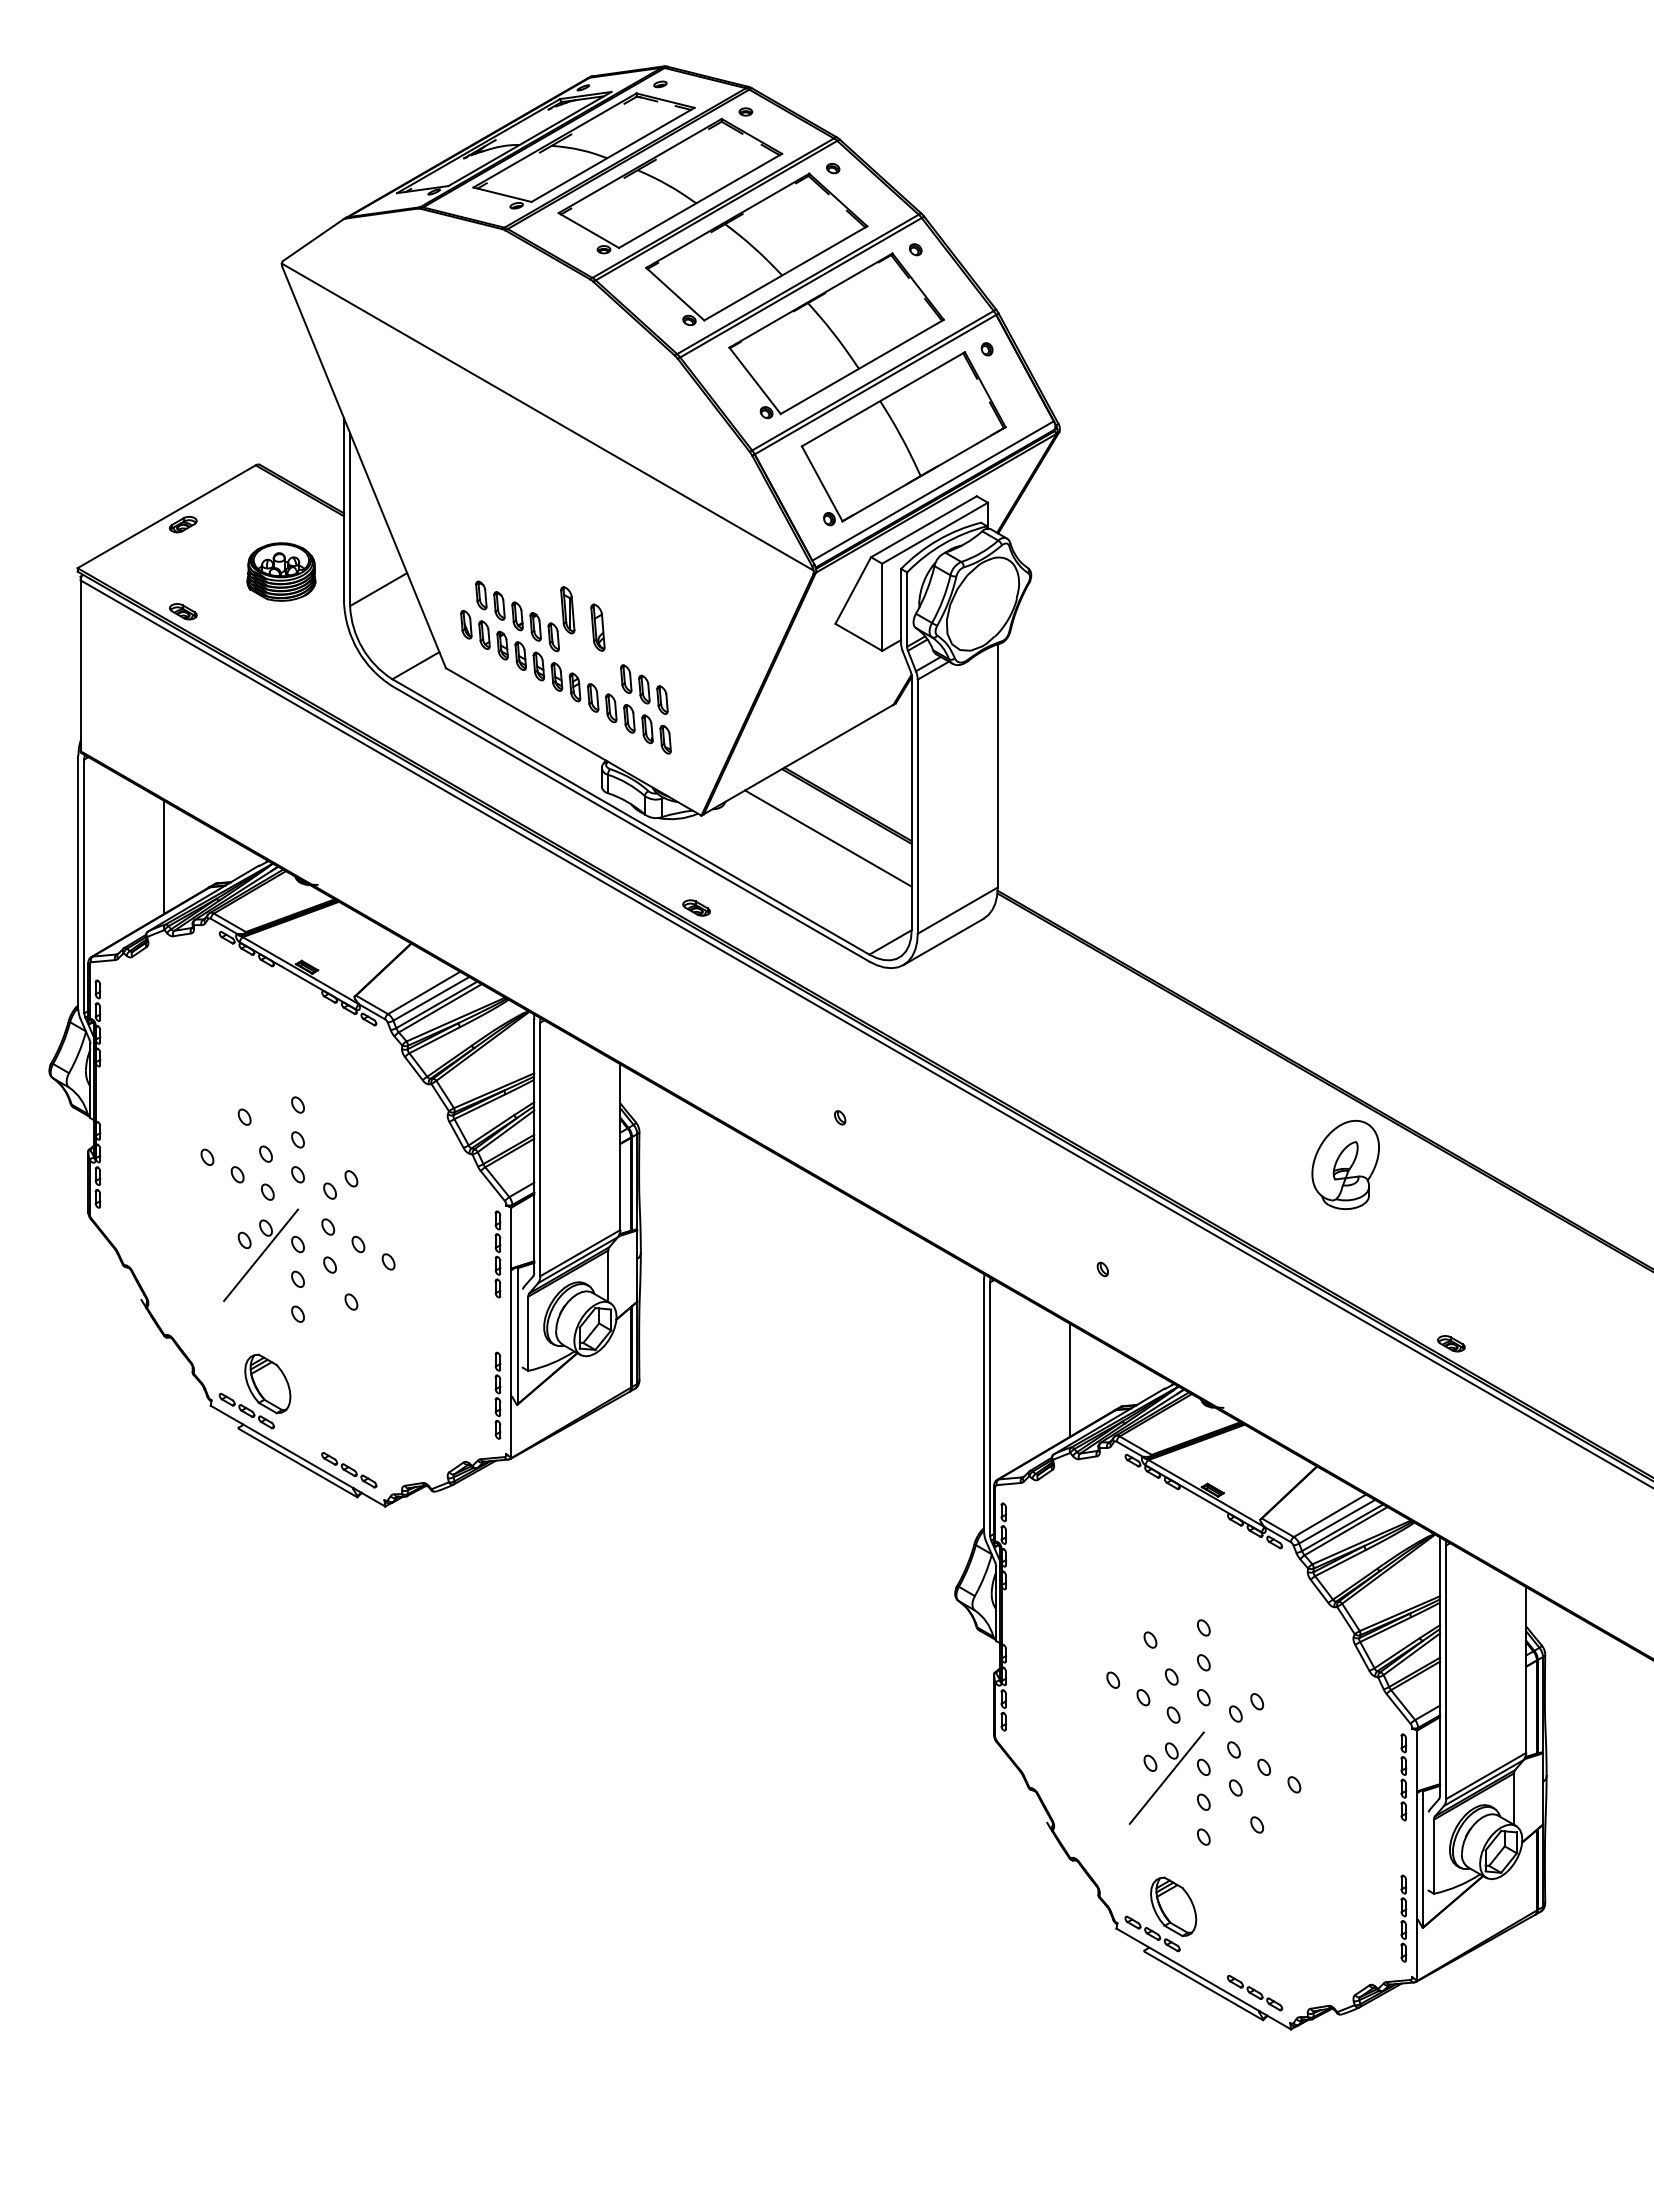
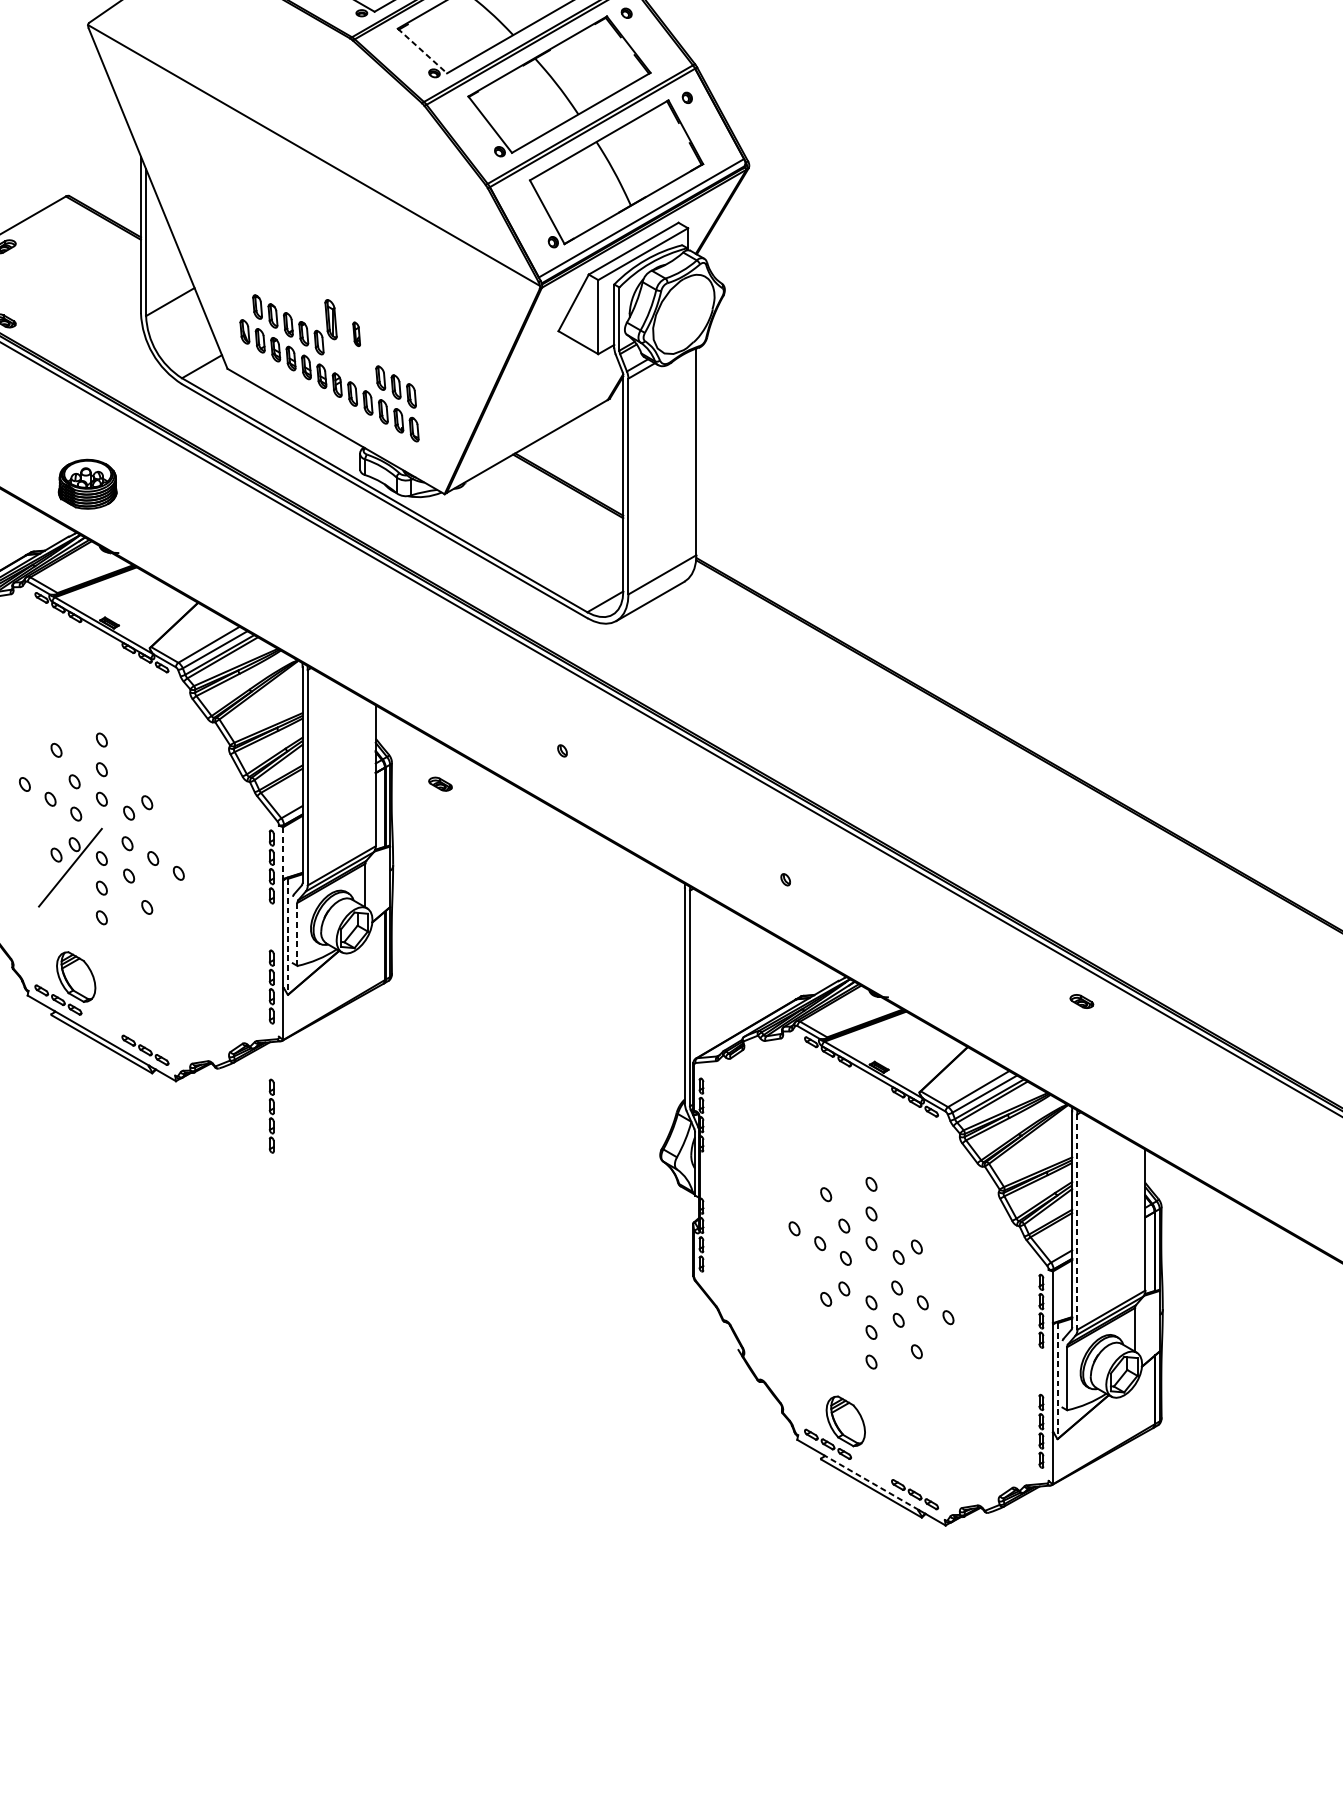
line: (675, 294) -> (422, 51), solid -> dashed
part: (281, 571) -> (87, 483), moved
part: (597, 627) -> (356, 334), size x0.6
line: (828, 838) -> (552, 513), removed
part: (696, 907) -> (440, 783), moved
part: (1345, 1164) -> (991, 790), removed
line: (511, 1238) -> (283, 853), solid -> dashed
line: (528, 1334) -> (297, 935), solid -> dashed
line: (517, 1336) -> (288, 936), solid -> dashed
part: (1451, 1343) -> (1081, 1001), moved
line: (1070, 1379) -> (758, 973), removed
part: (497, 1547) -> (271, 1116), added
line: (1446, 1672) -> (1077, 1222), solid -> dashed
line: (1166, 1777) -> (839, 1311), removed
line: (1423, 1859) -> (1058, 1381), solid -> dashed
line: (1203, 1978) -> (871, 1482), solid -> dashed

